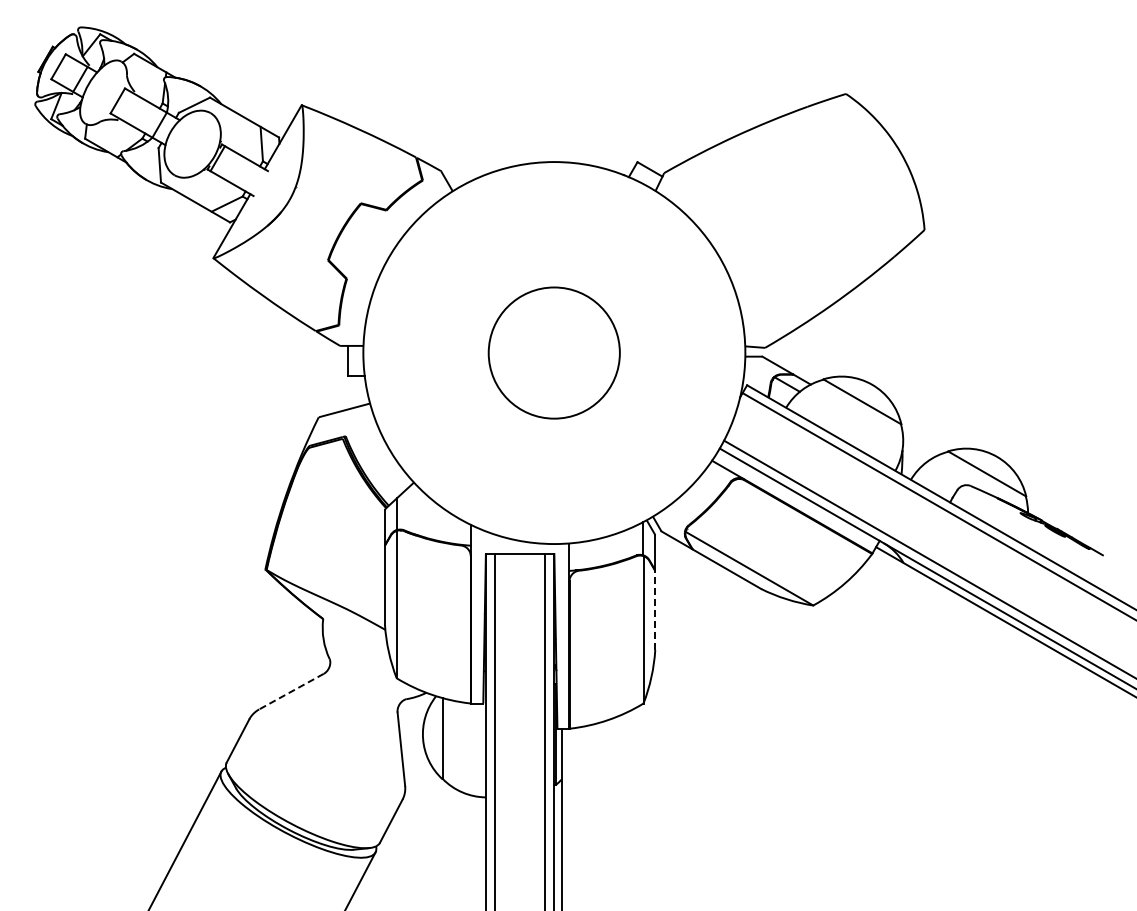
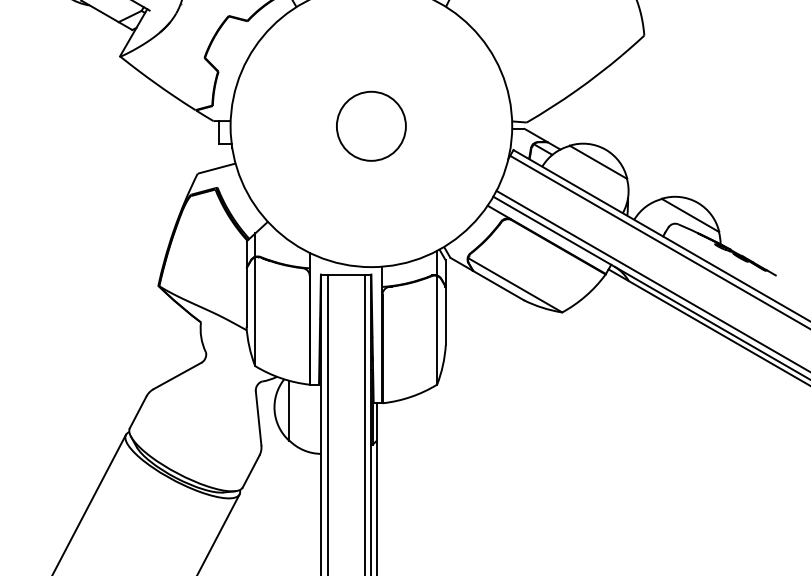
circle: (554, 352) -> (371, 125), size x0.71
line: (655, 610) -> (445, 316), dashed -> solid
line: (291, 691) -> (177, 375), dashed -> solid

